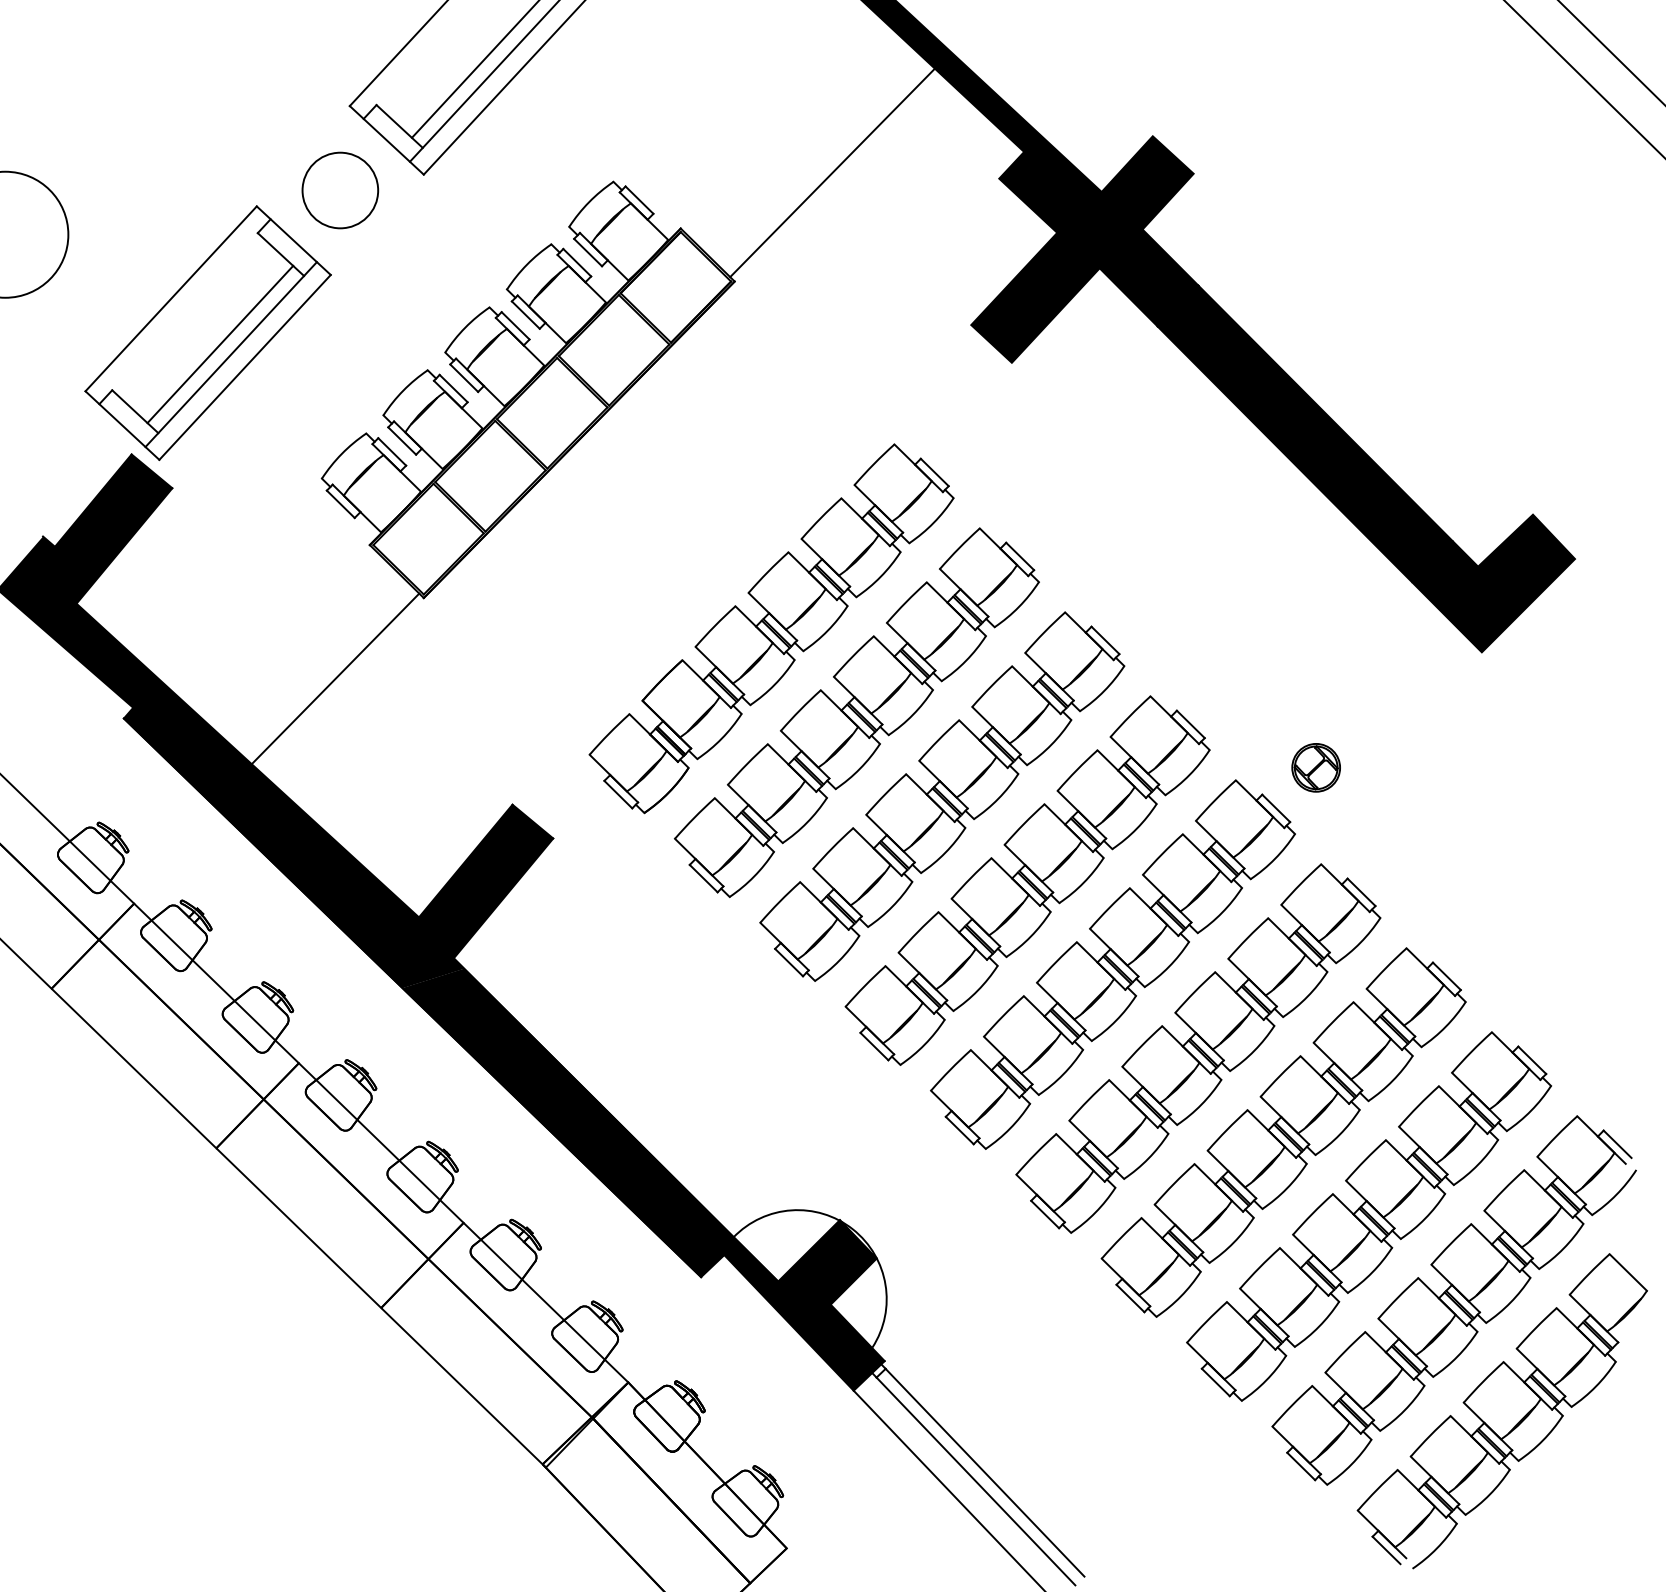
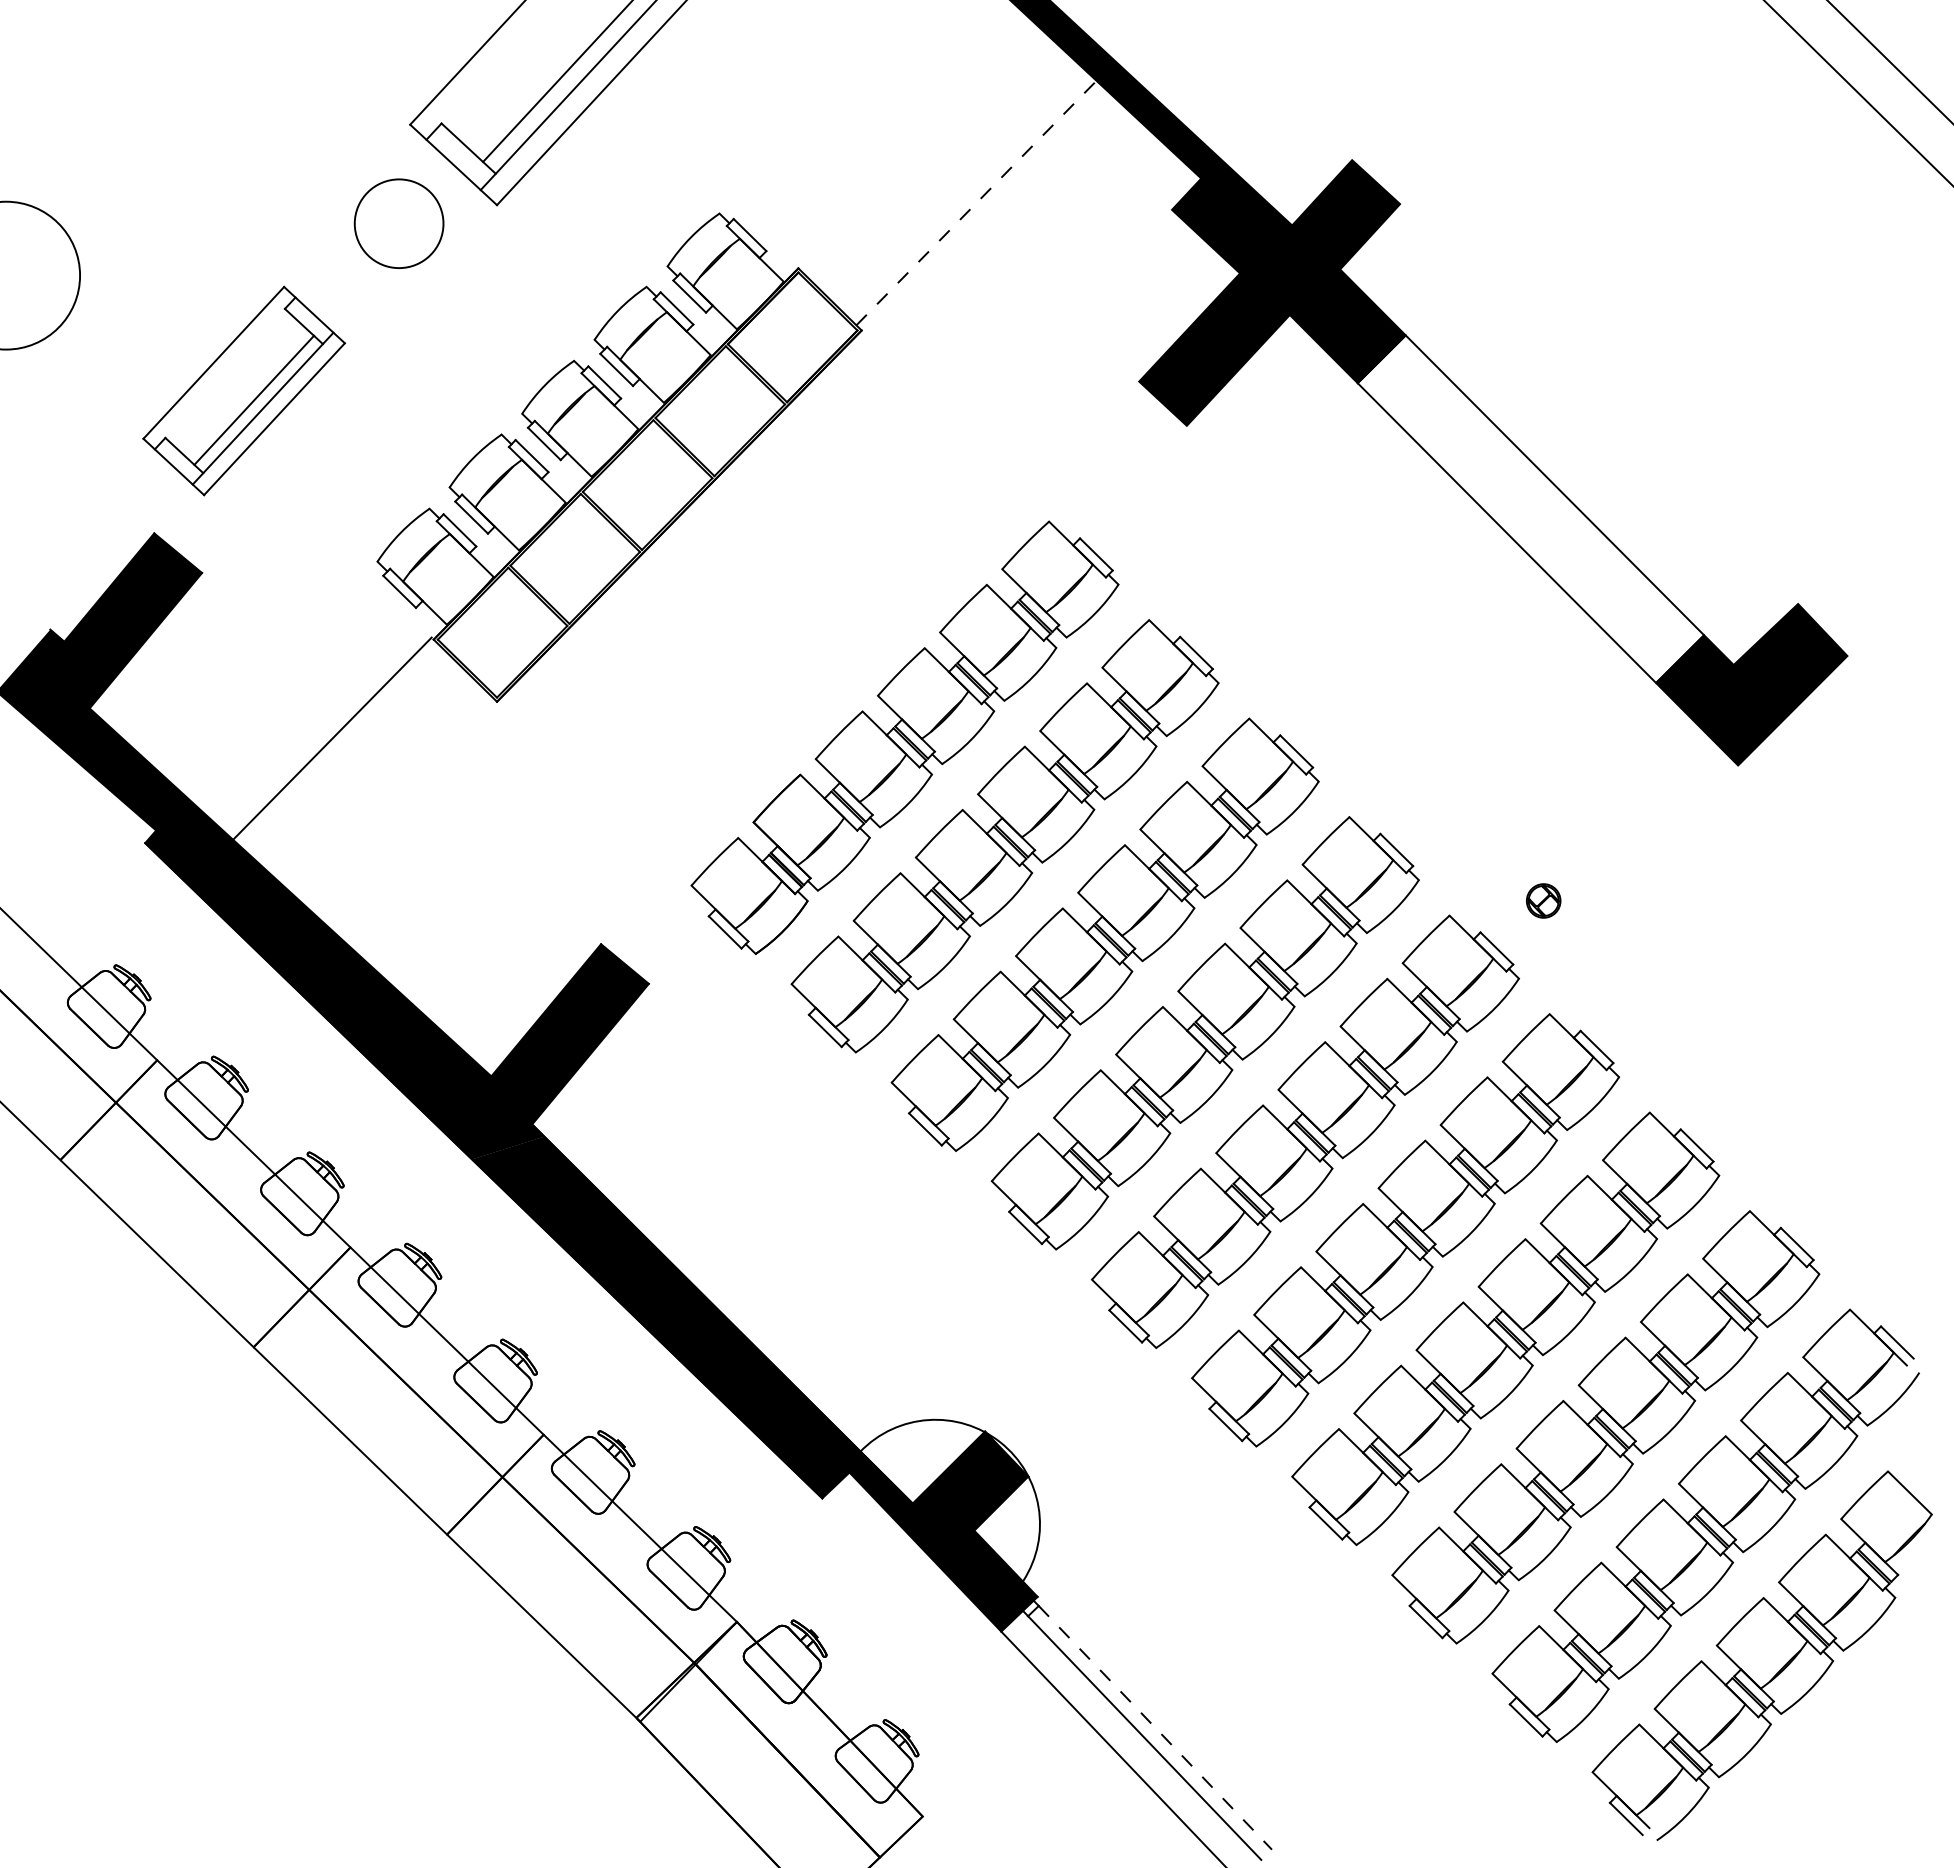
line: (833, 172) -> (977, 202), solid -> dashed
part: (208, 332) -> (244, 390), size x0.7
fill: (1304, 434) -> (1530, 509), removed
line: (333, 679) -> (331, 738), moved
part: (1315, 767) -> (1543, 900), size x0.6
line: (985, 1472) -> (1155, 1727), solid -> dashed

